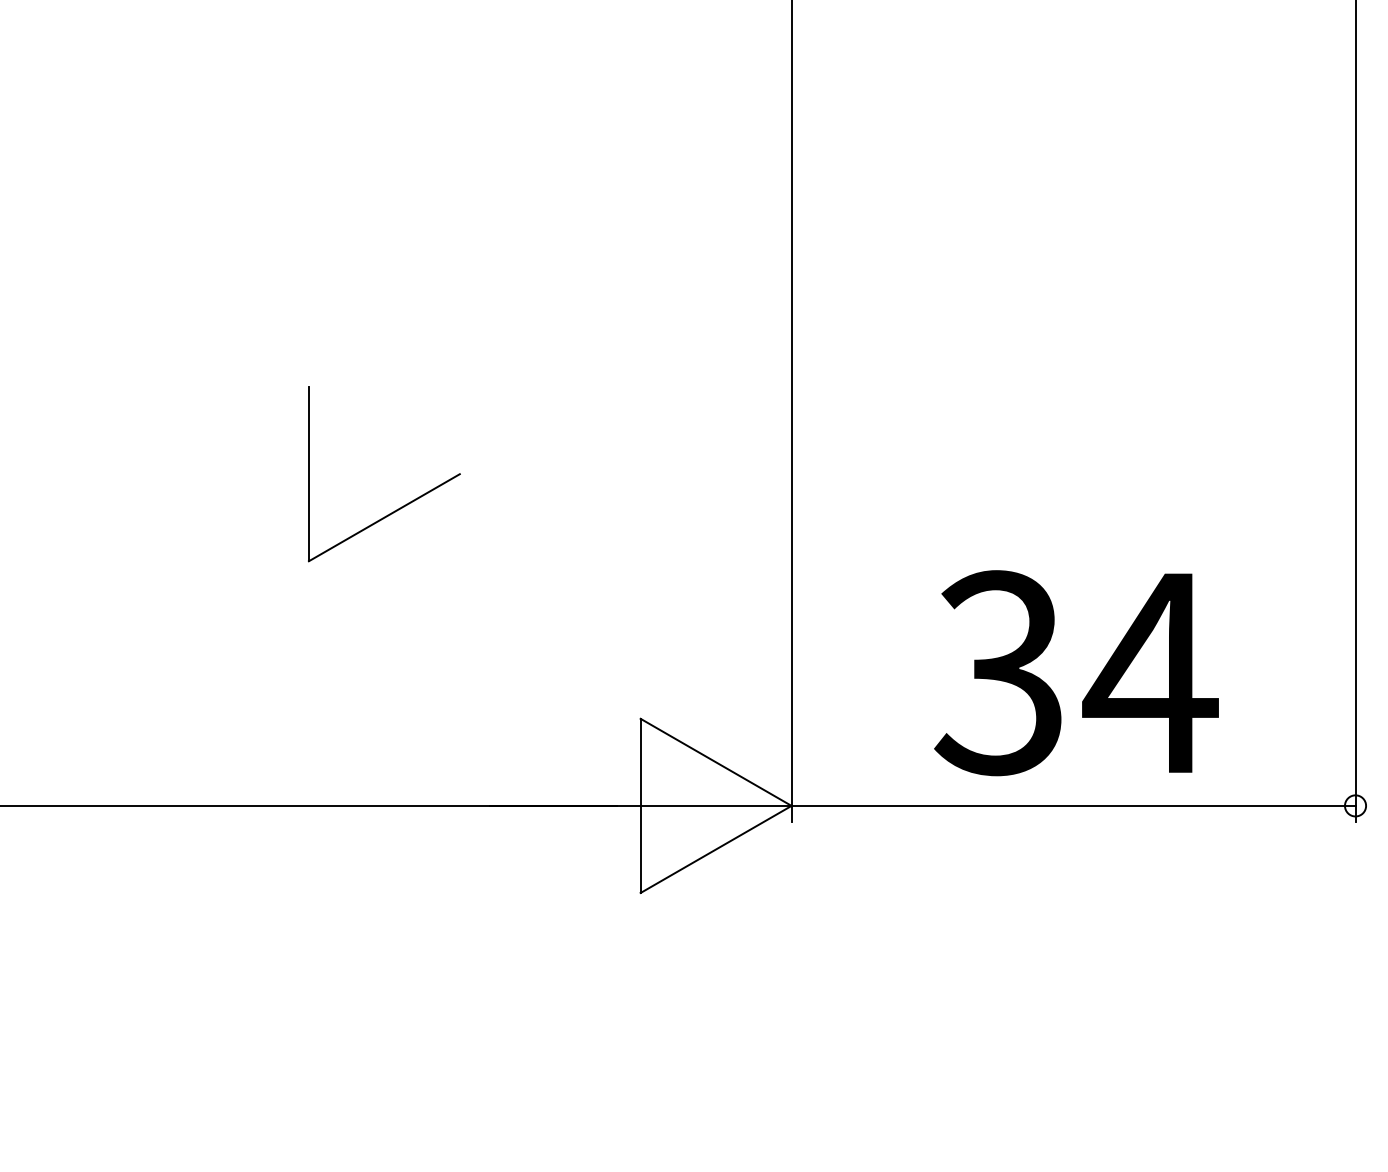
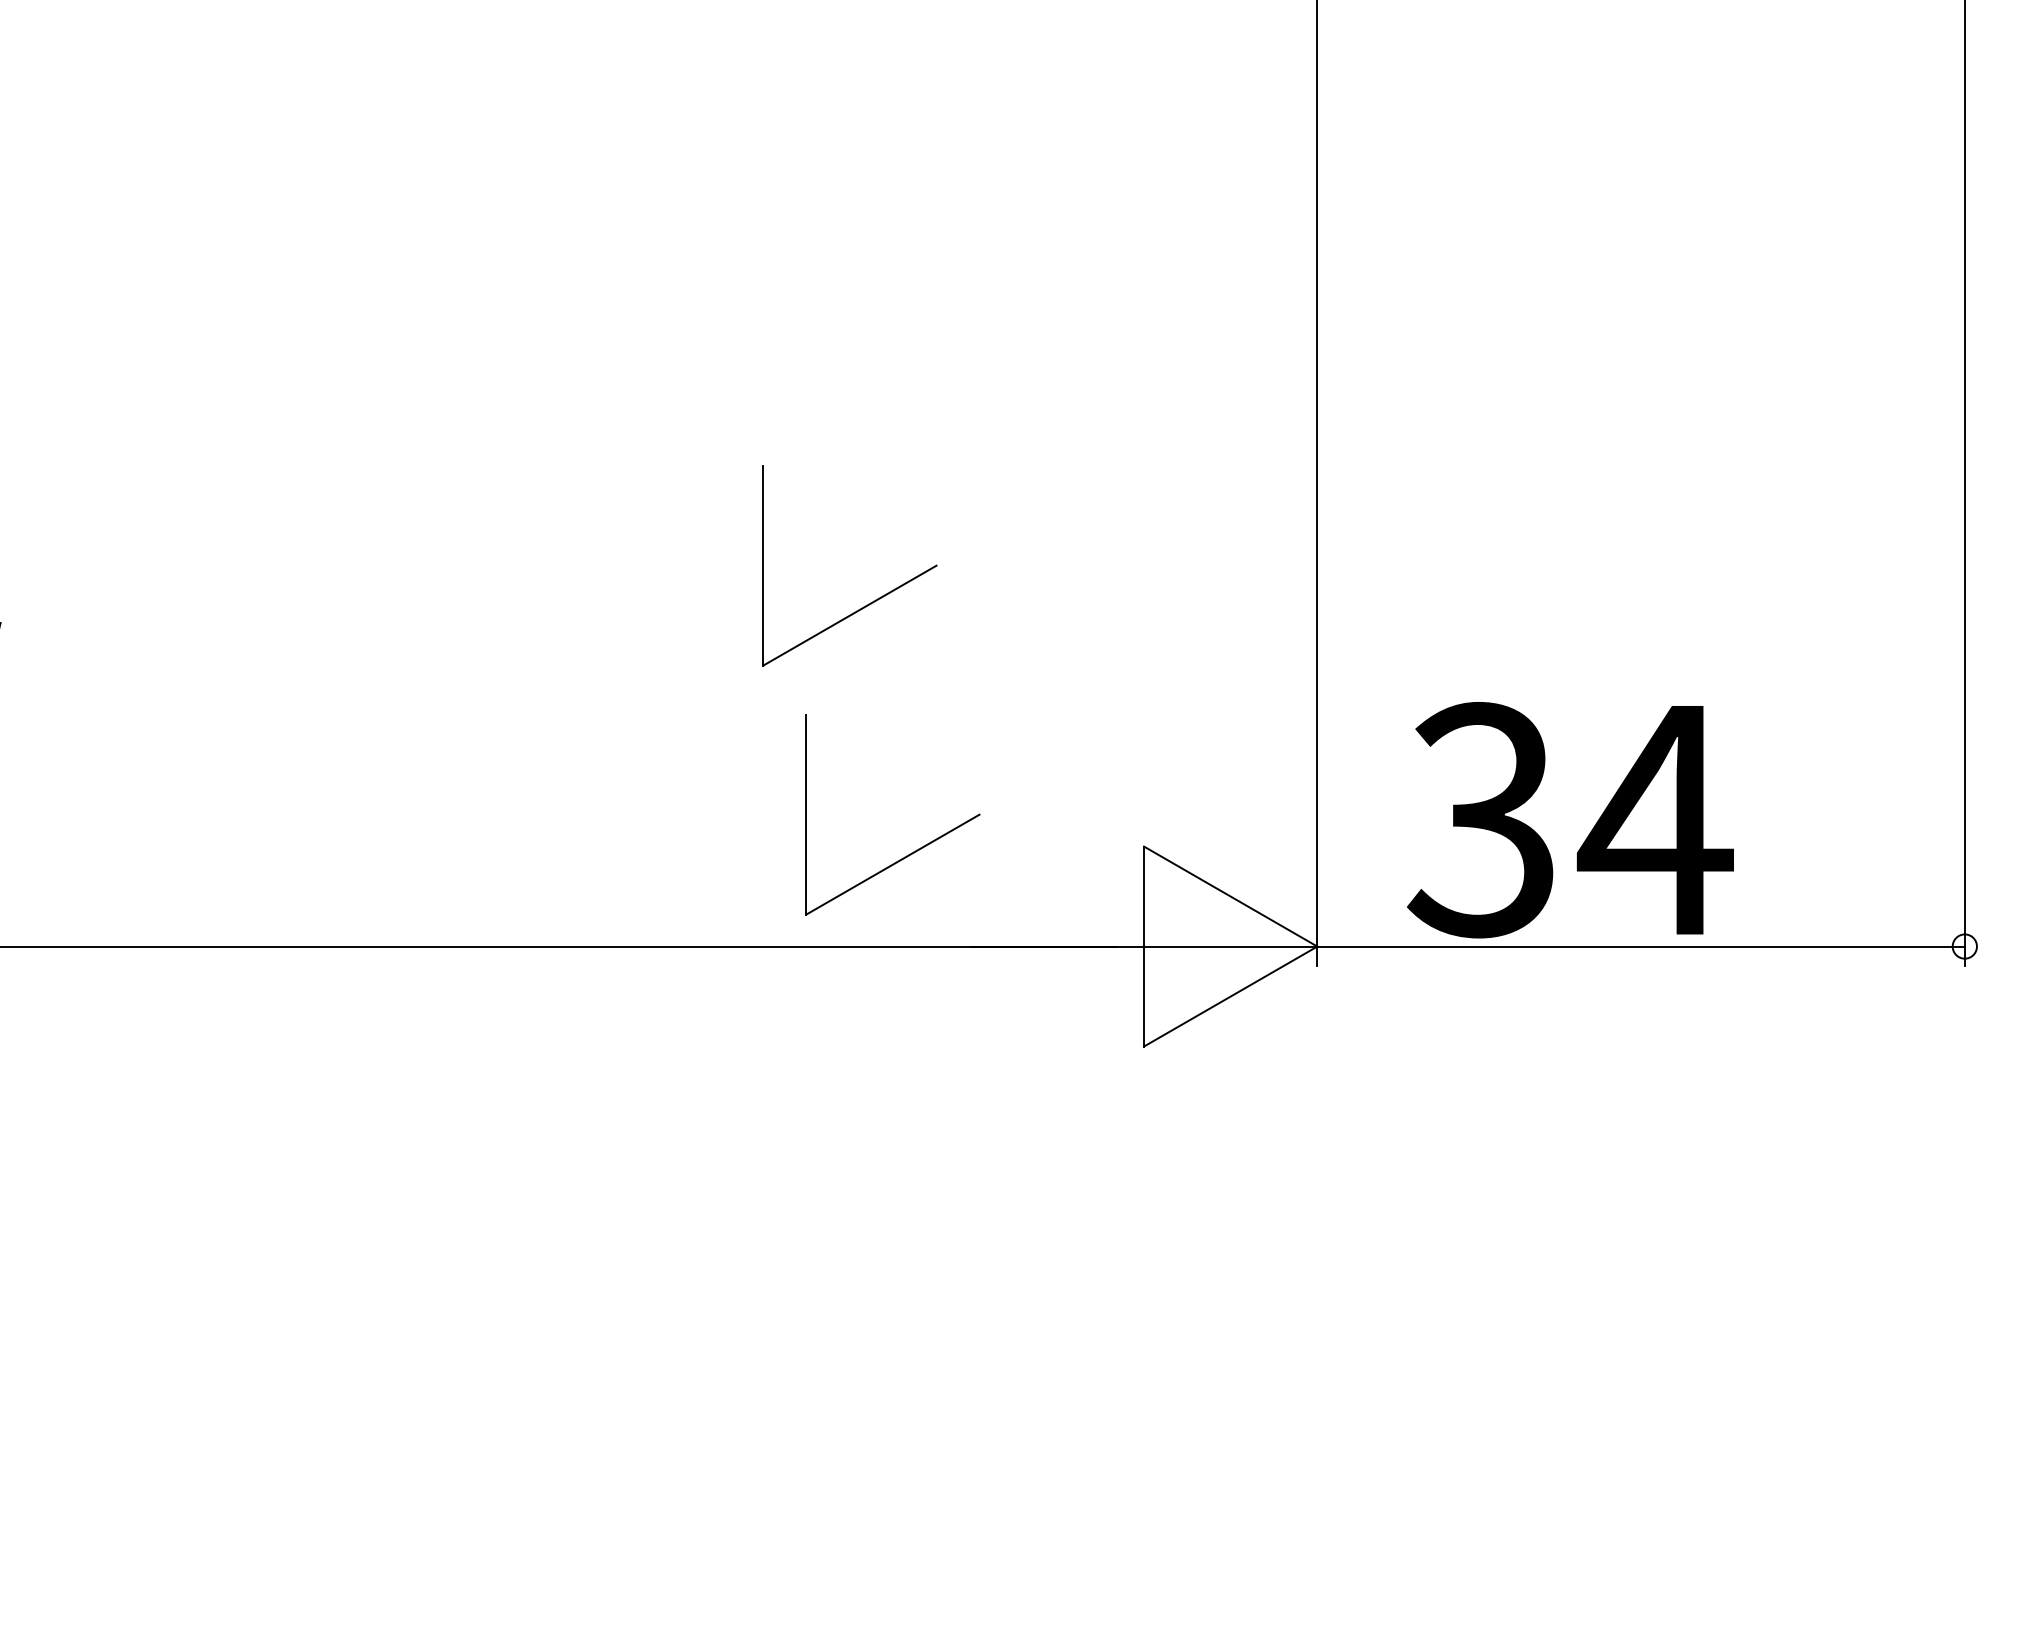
text: (1076, 673) -> (1570, 820), moved
part: (438, 723) -> (911, 852), added

